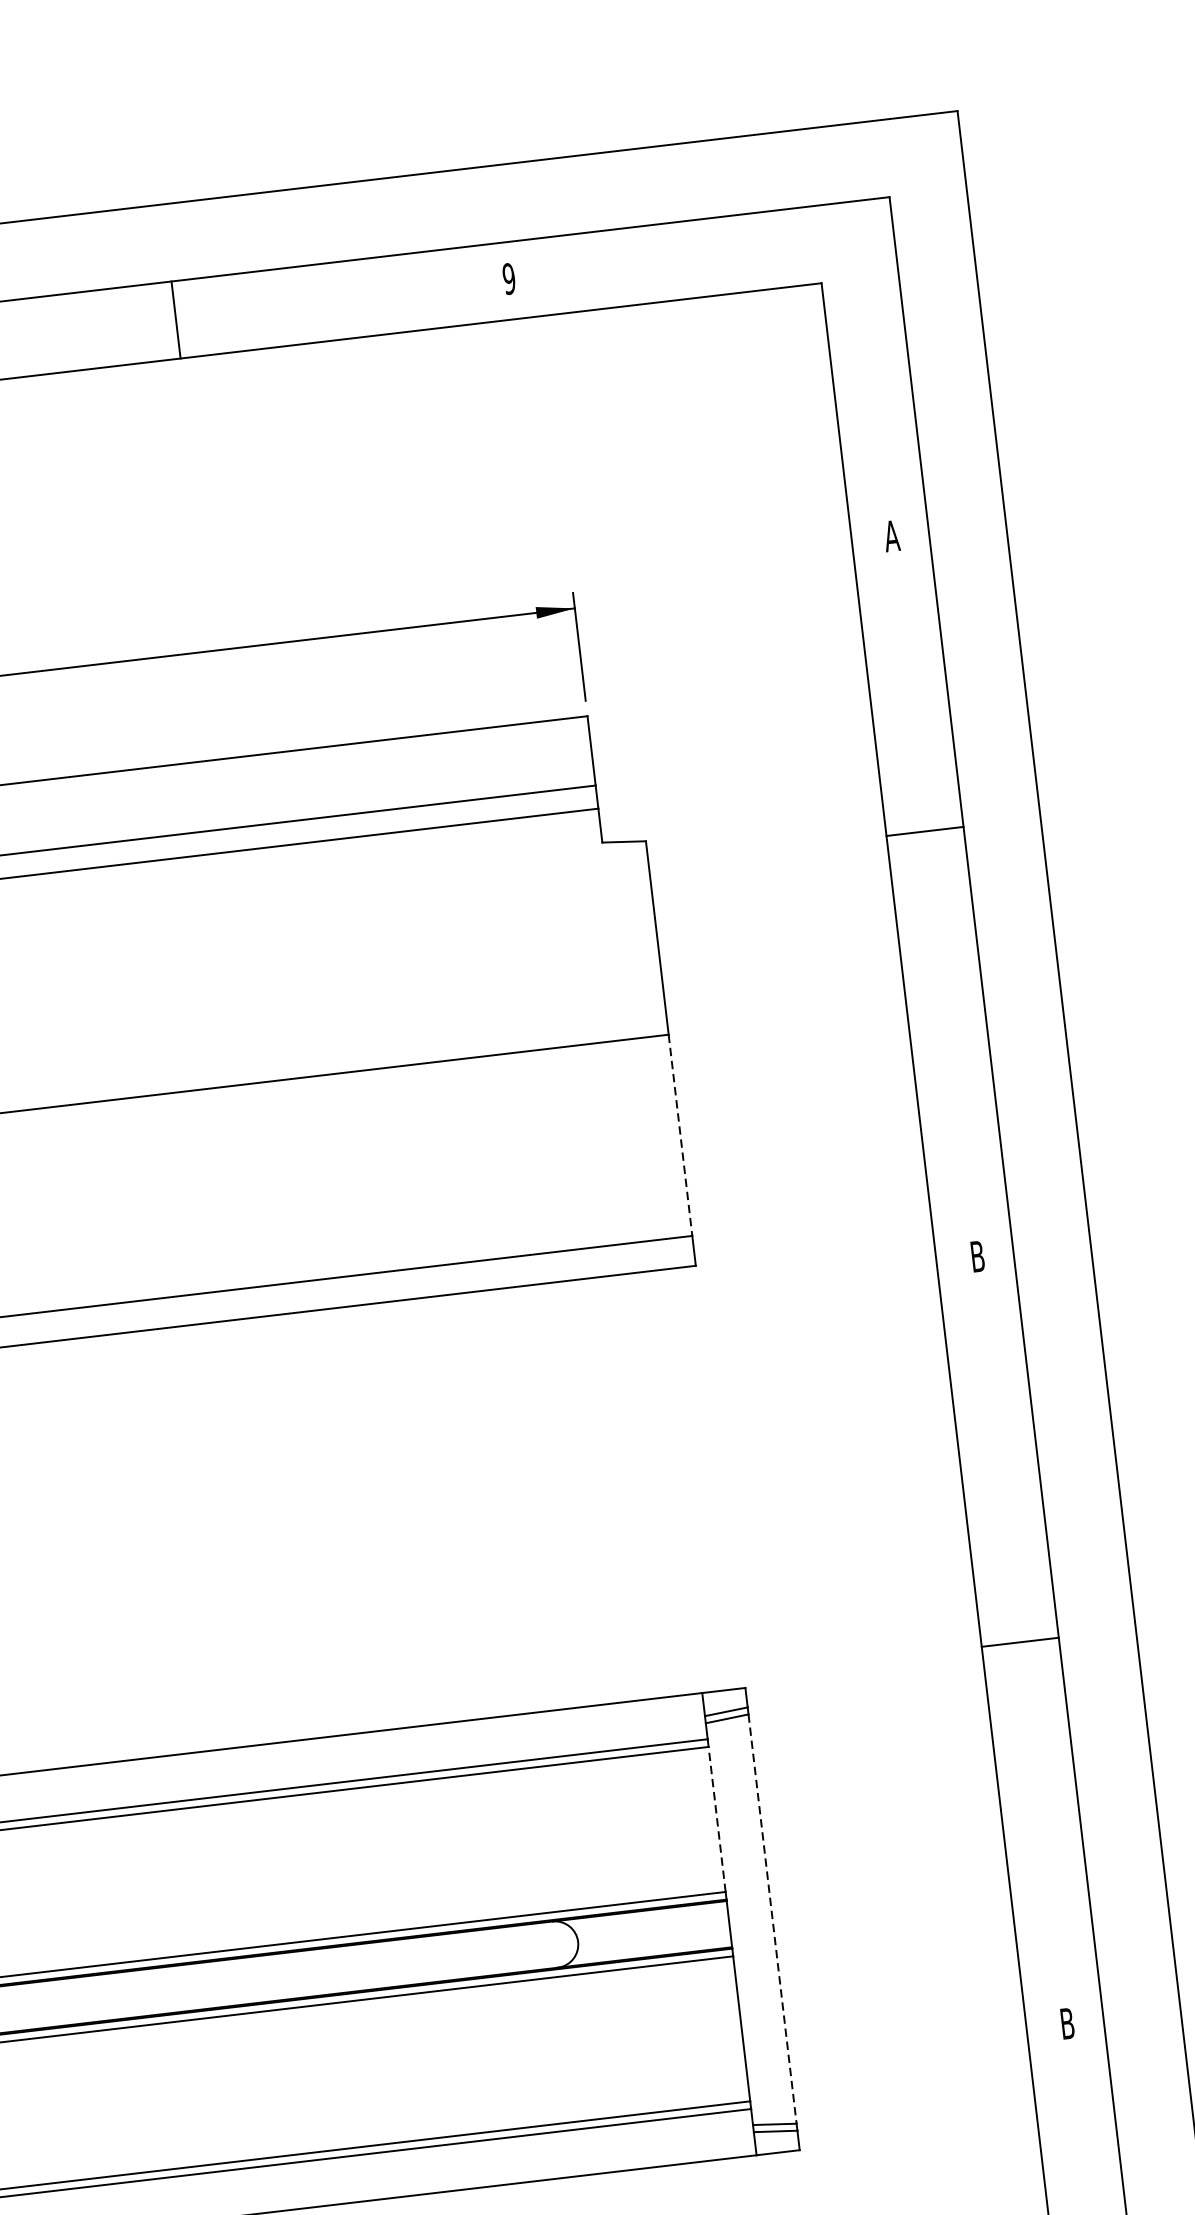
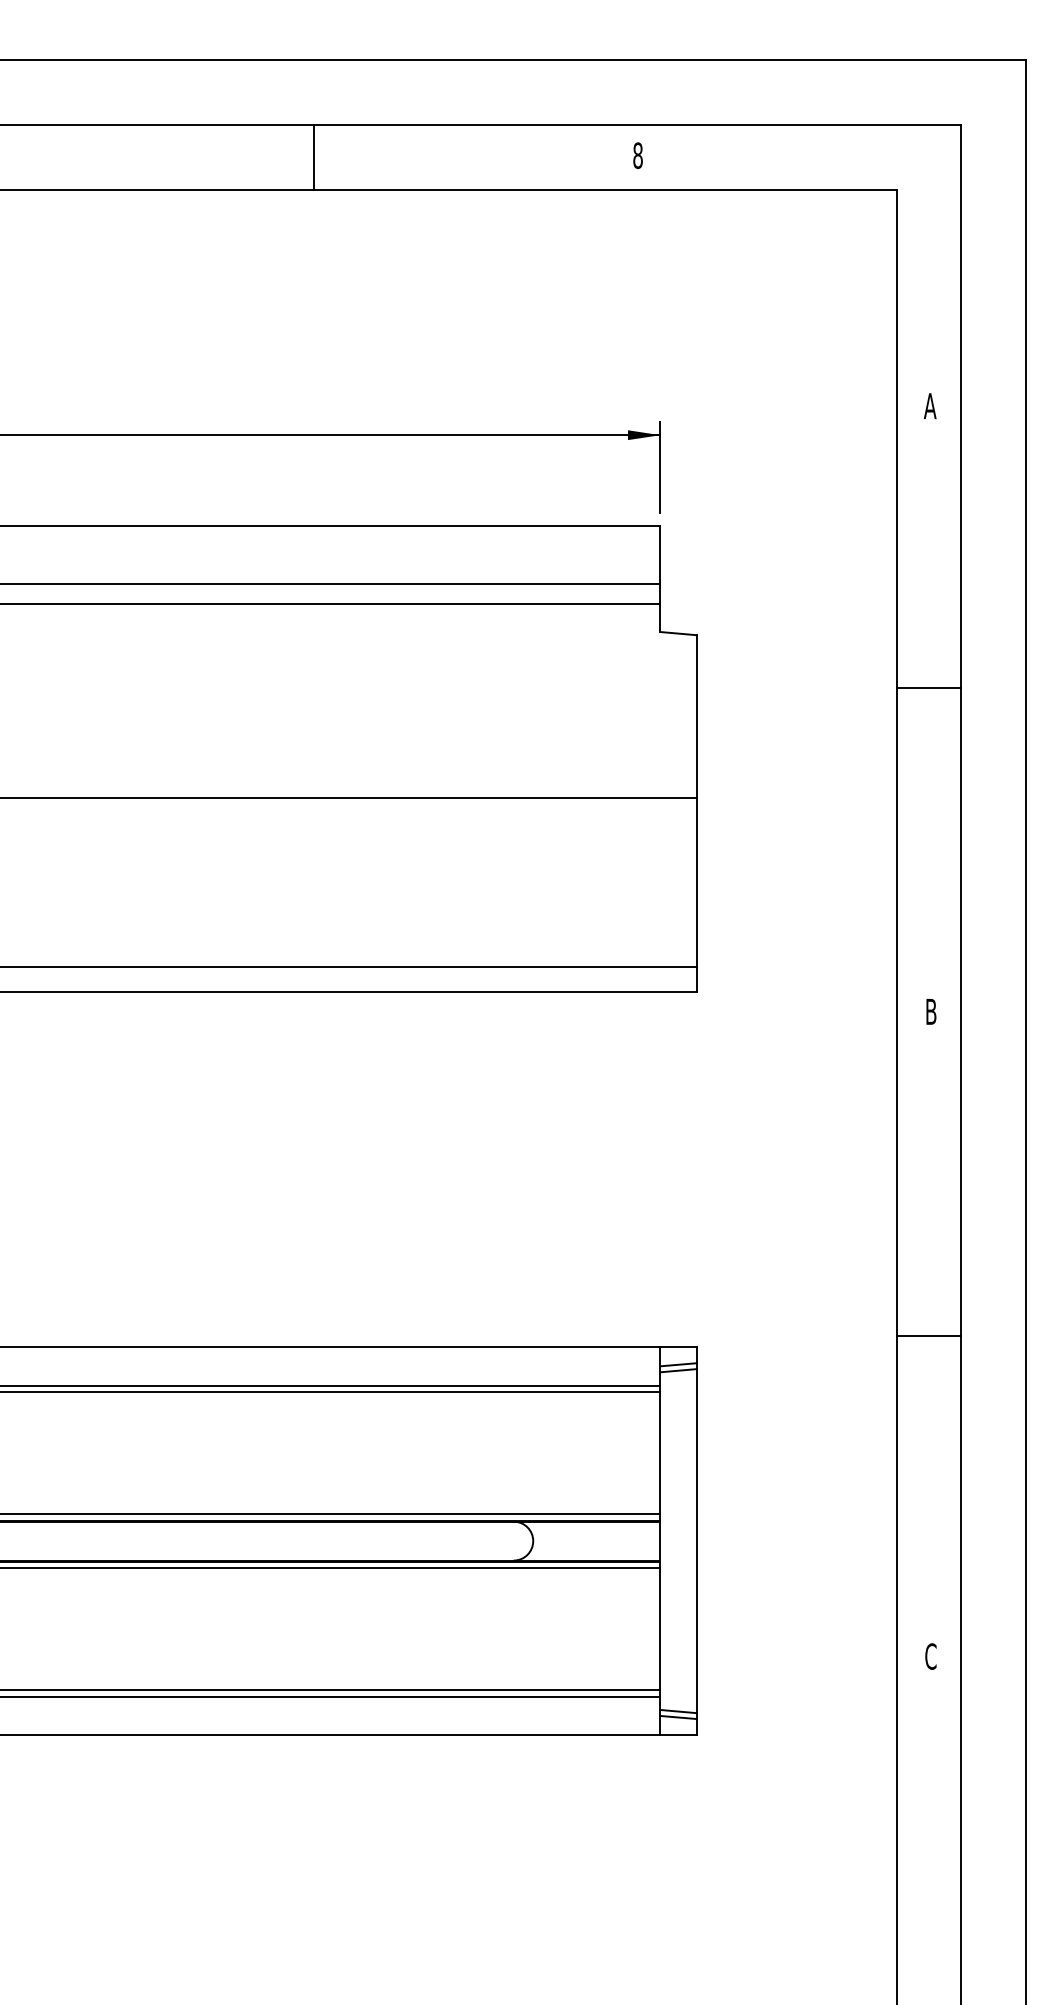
text: (508, 278) -> (637, 155), 9 -> 8
line: (175, 319) -> (313, 156), moved
line: (924, 831) -> (928, 688), moved
line: (680, 1135) -> (696, 882), dashed -> solid
line: (717, 1819) -> (660, 1453), dashed -> solid
line: (772, 1919) -> (696, 1541), dashed -> solid
text: (1066, 2023) -> (930, 1656), B -> C

